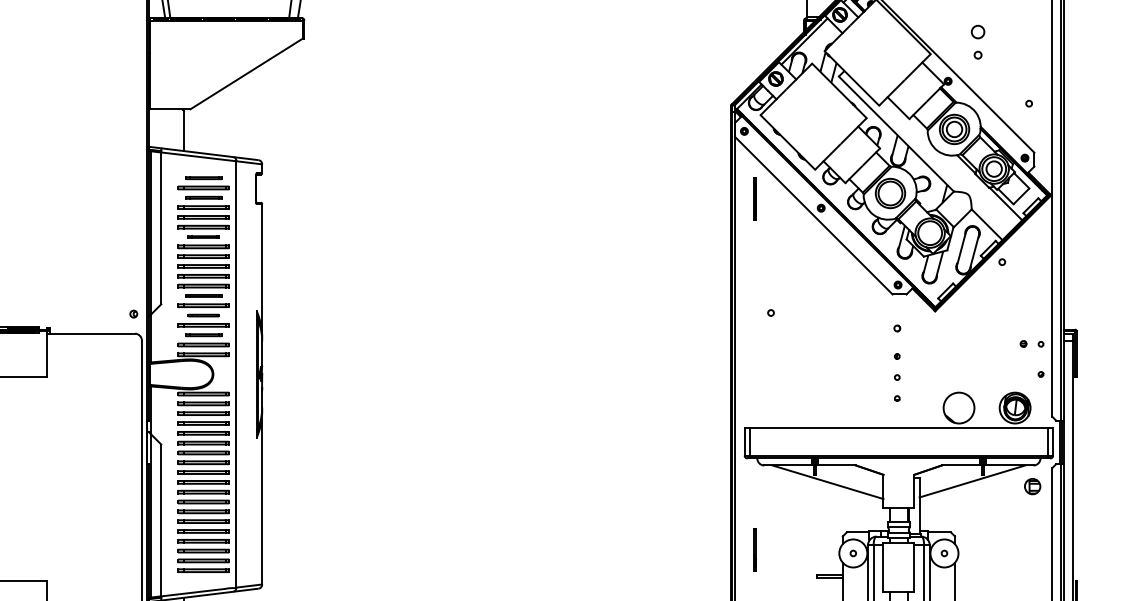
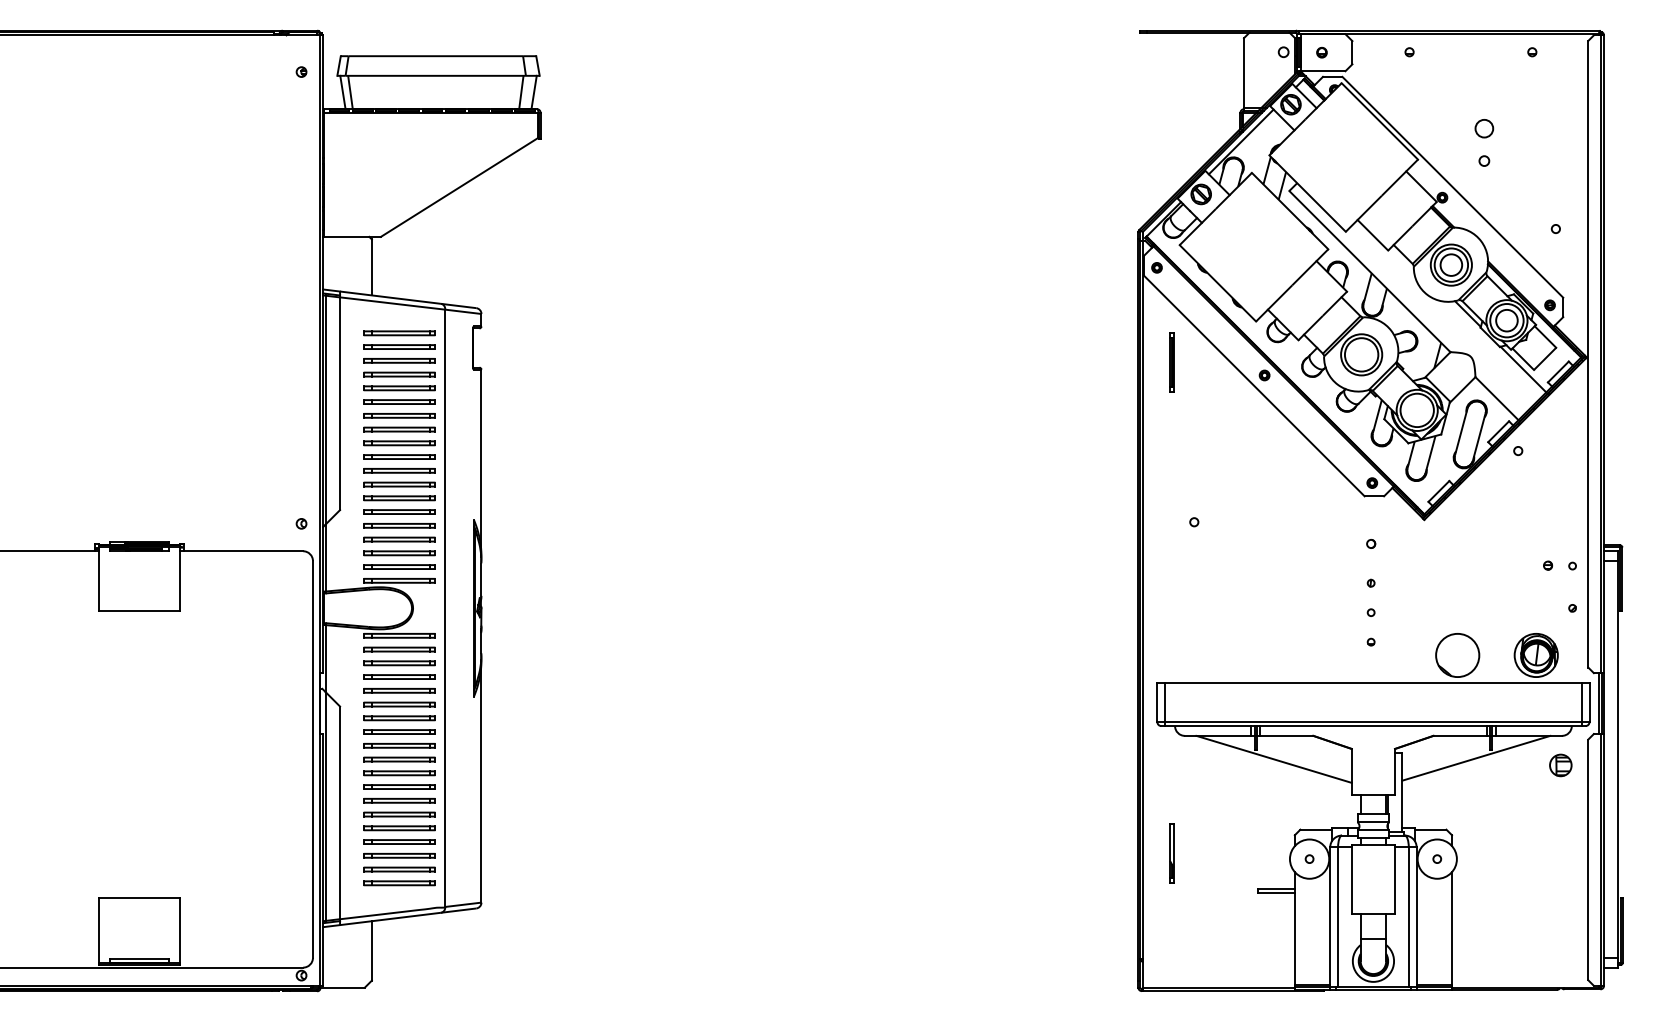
part: (203, 178) -> (399, 333), size x1.43
part: (203, 197) -> (399, 360), size x1.43
part: (203, 236) -> (399, 415), size x1.67
part: (203, 296) -> (399, 498), size x1.43
part: (203, 315) -> (399, 525), size x1.67
part: (203, 335) -> (399, 553), size x1.43

